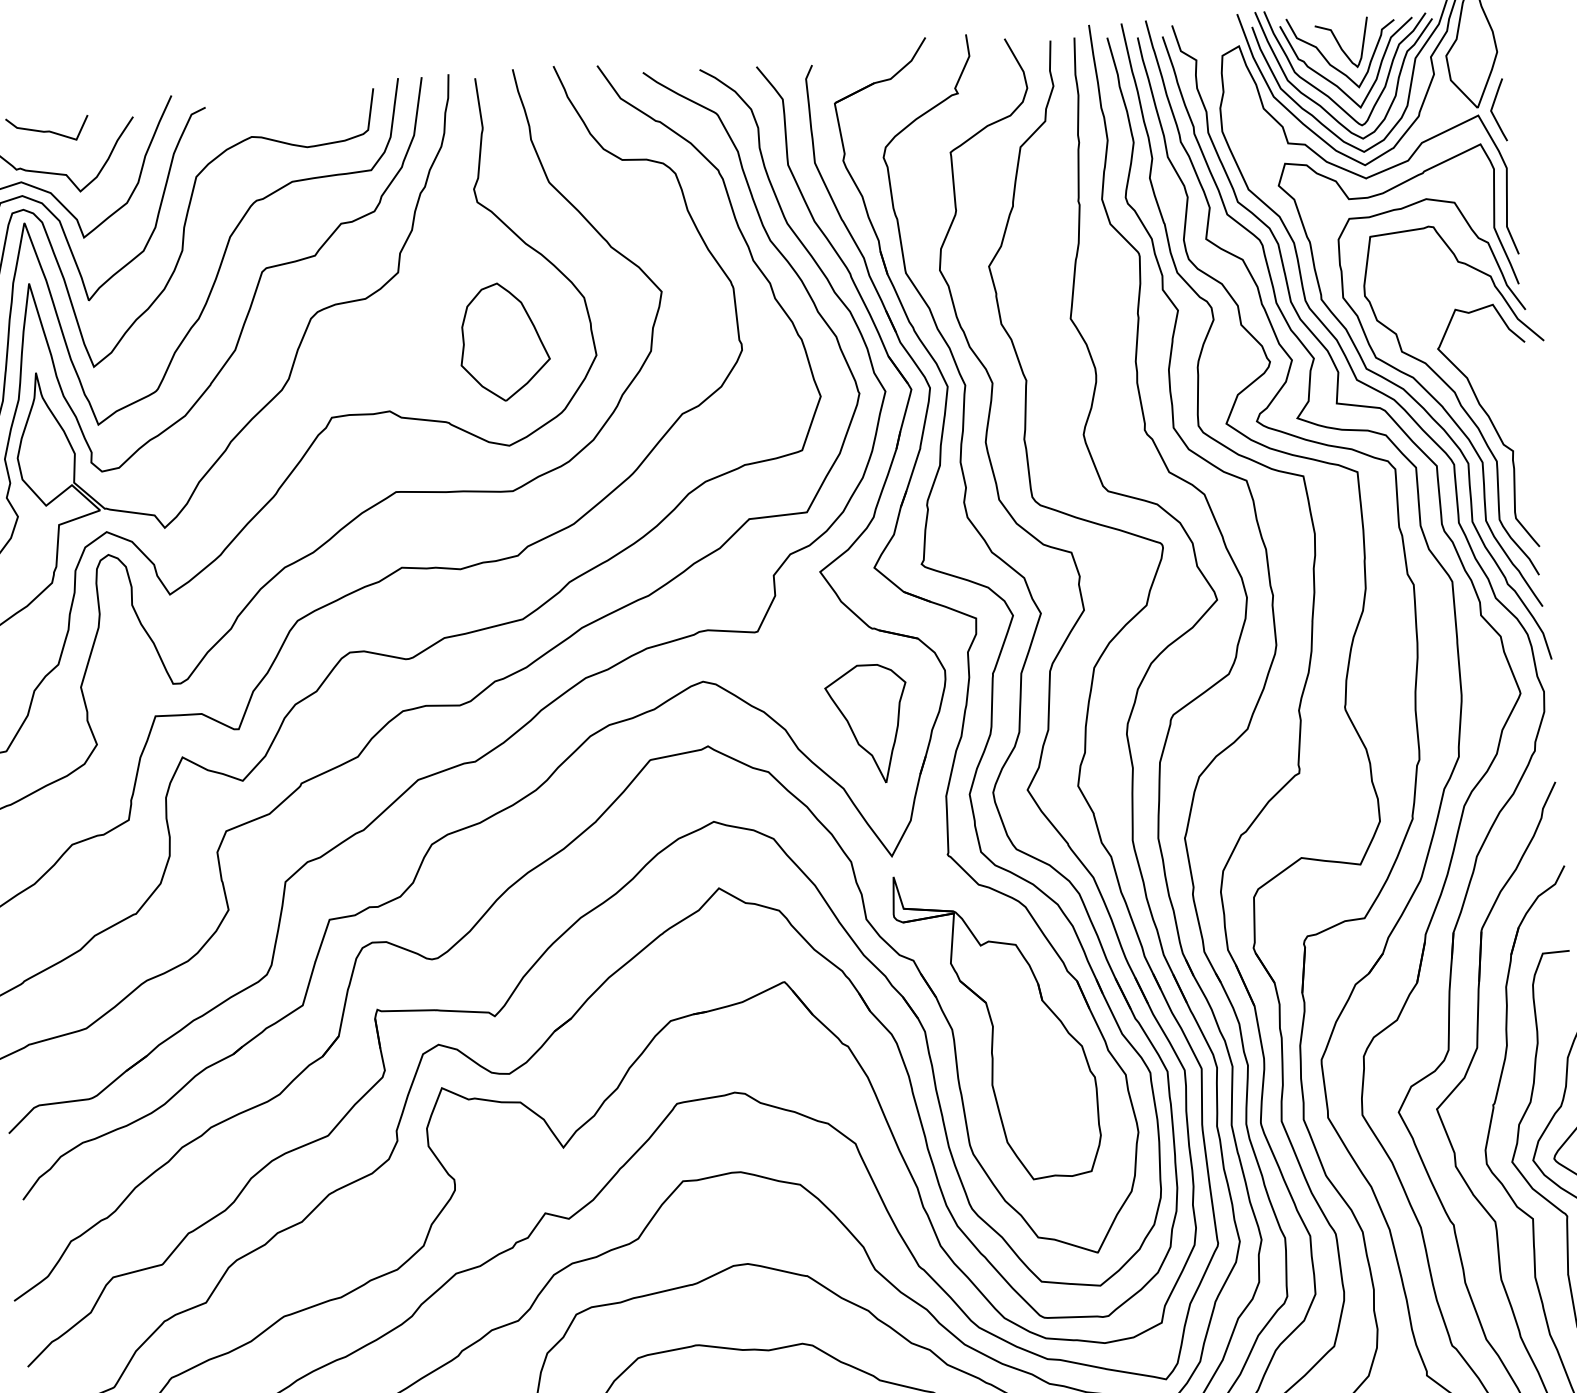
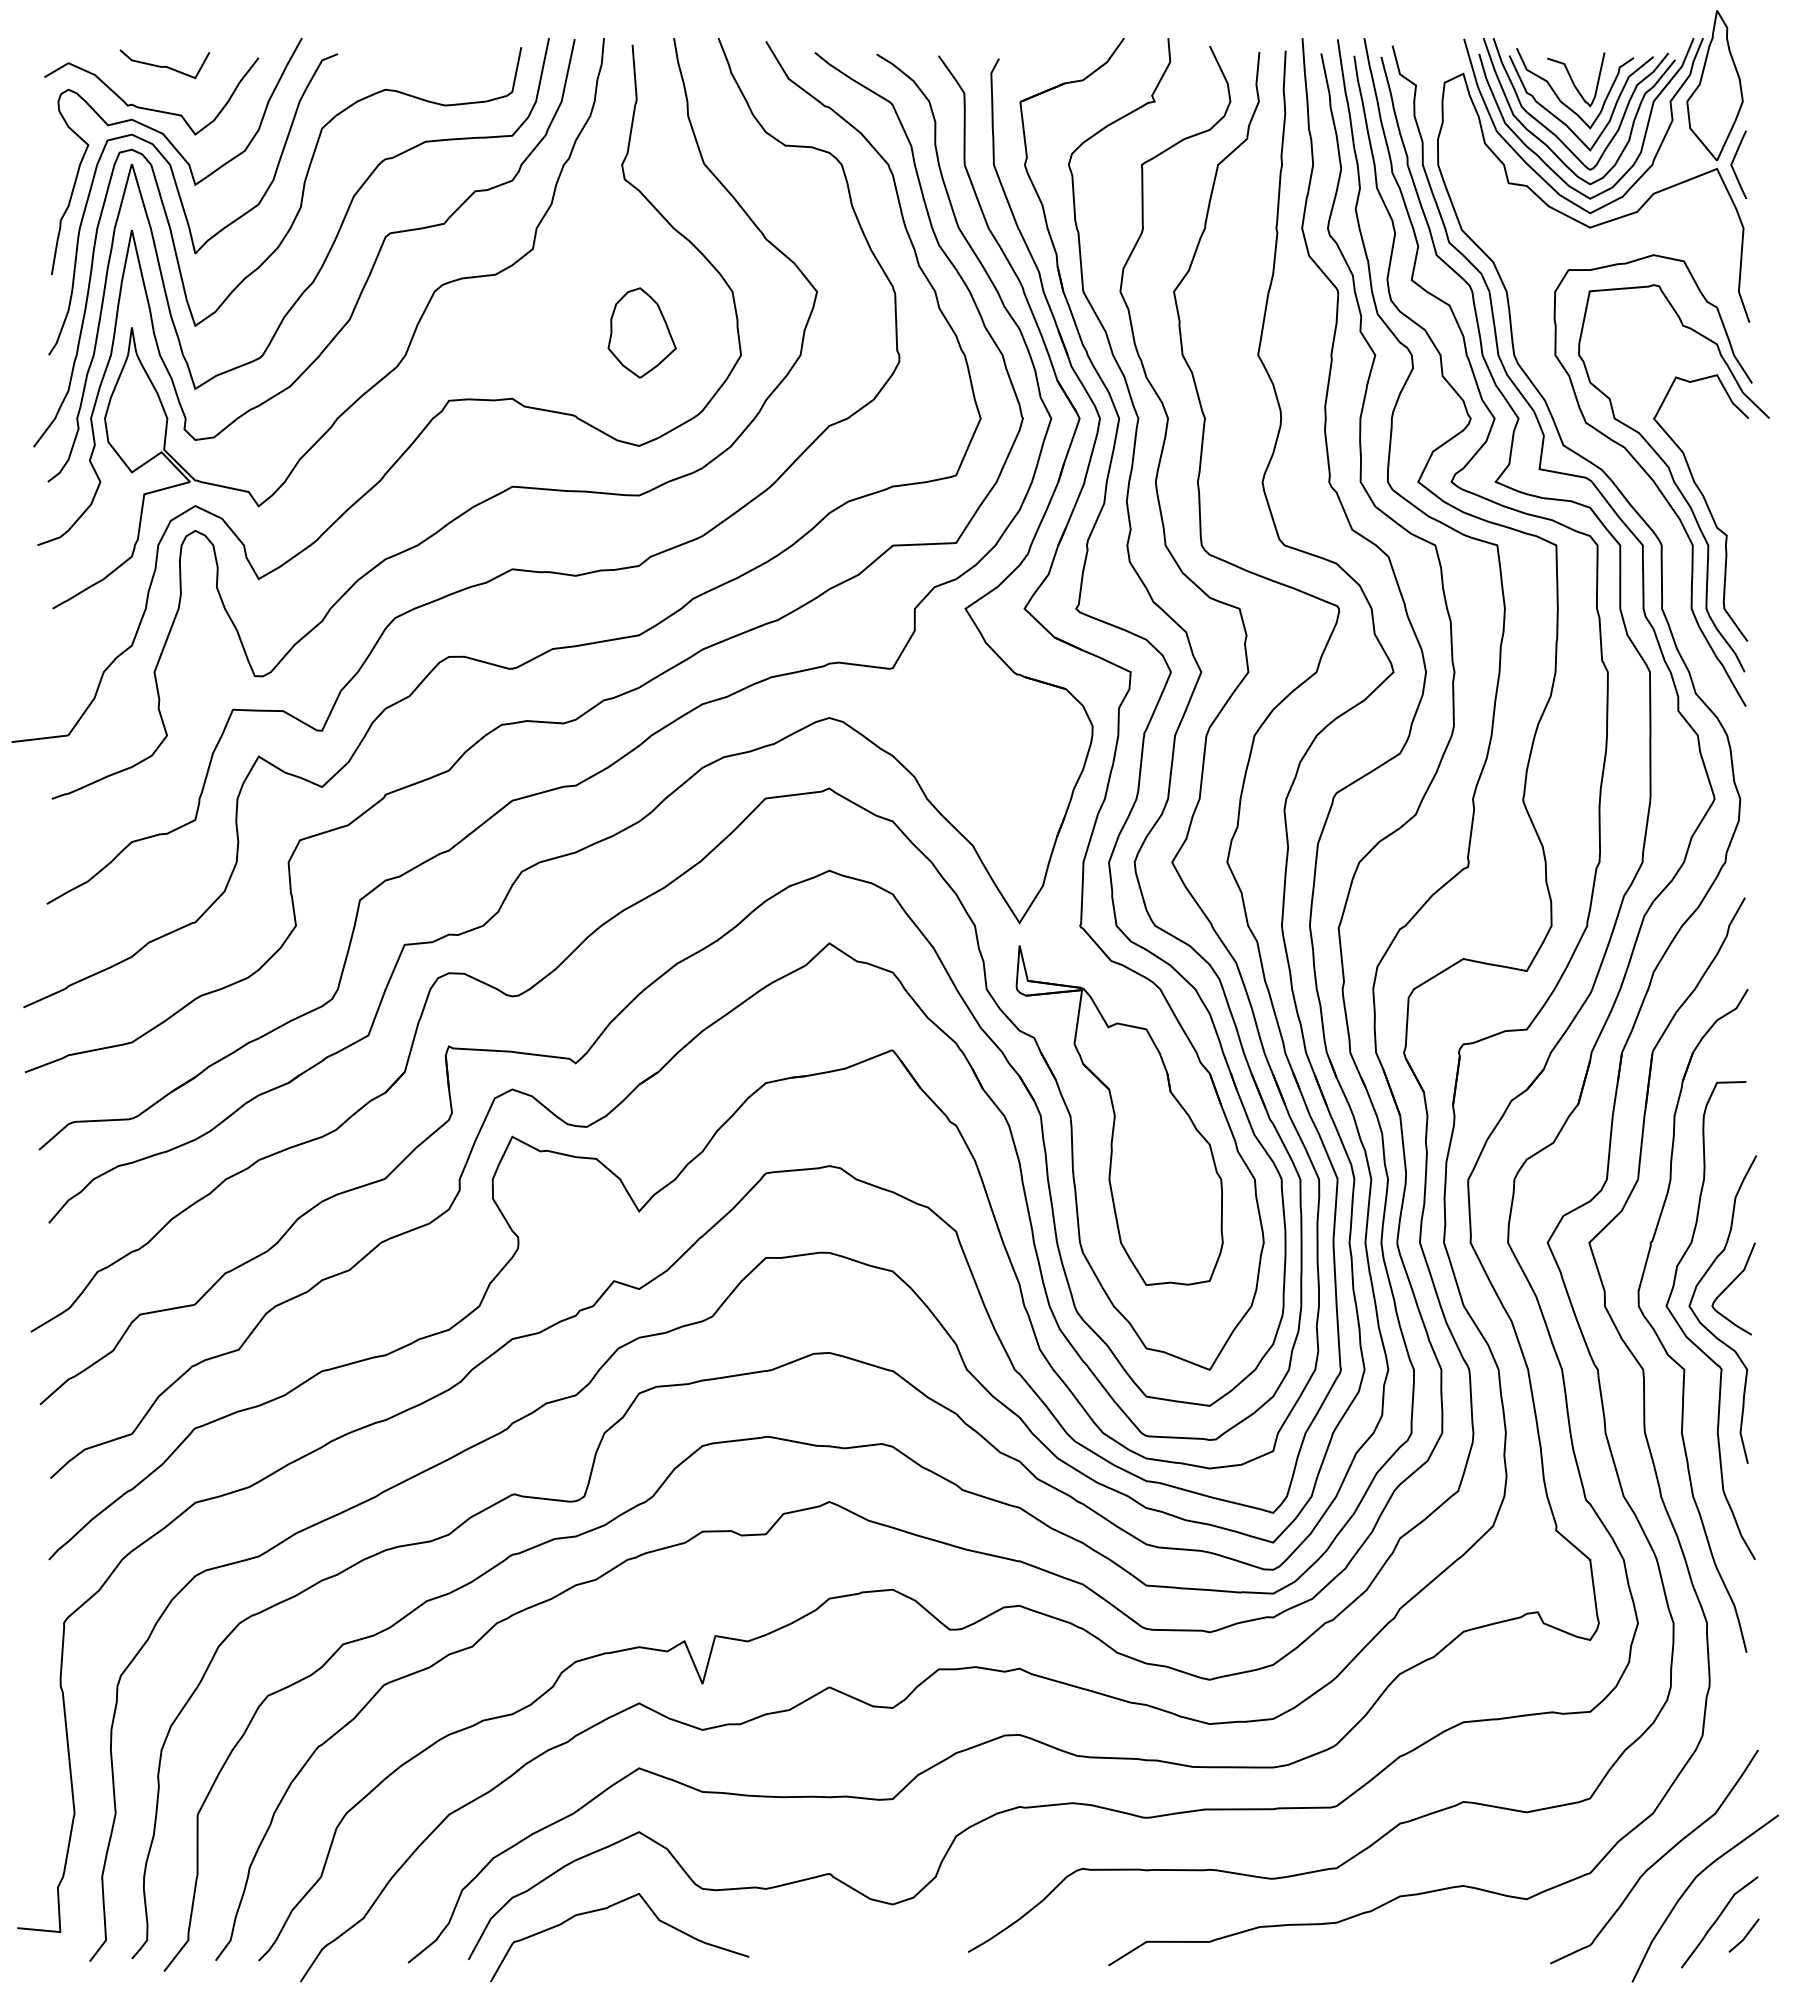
part: (504, 341) -> (642, 332), size x0.7
curve: (1417, 403) -> (1627, 476), removed
part: (867, 723) -> (1004, 777), removed

